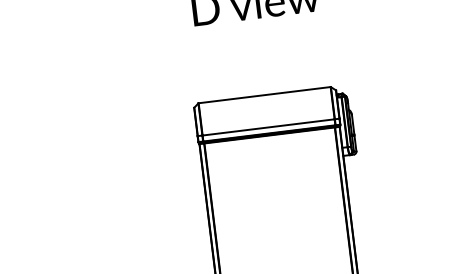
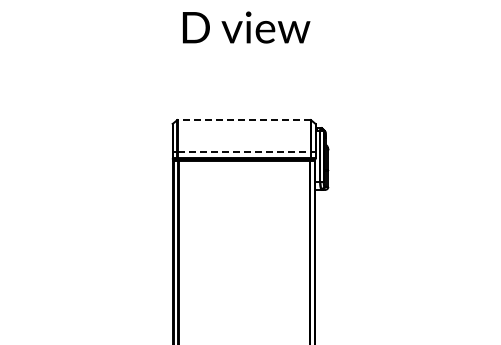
line: (263, 94) -> (243, 119), solid -> dashed
line: (268, 127) -> (244, 152), solid -> dashed

